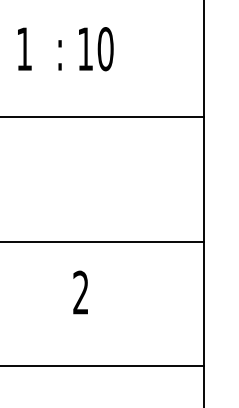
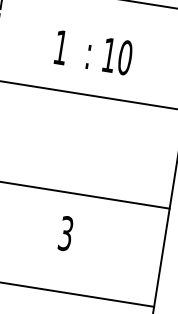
text: (65, 49) -> (93, 53), moved
text: (80, 292) -> (65, 233), 2 -> 3

